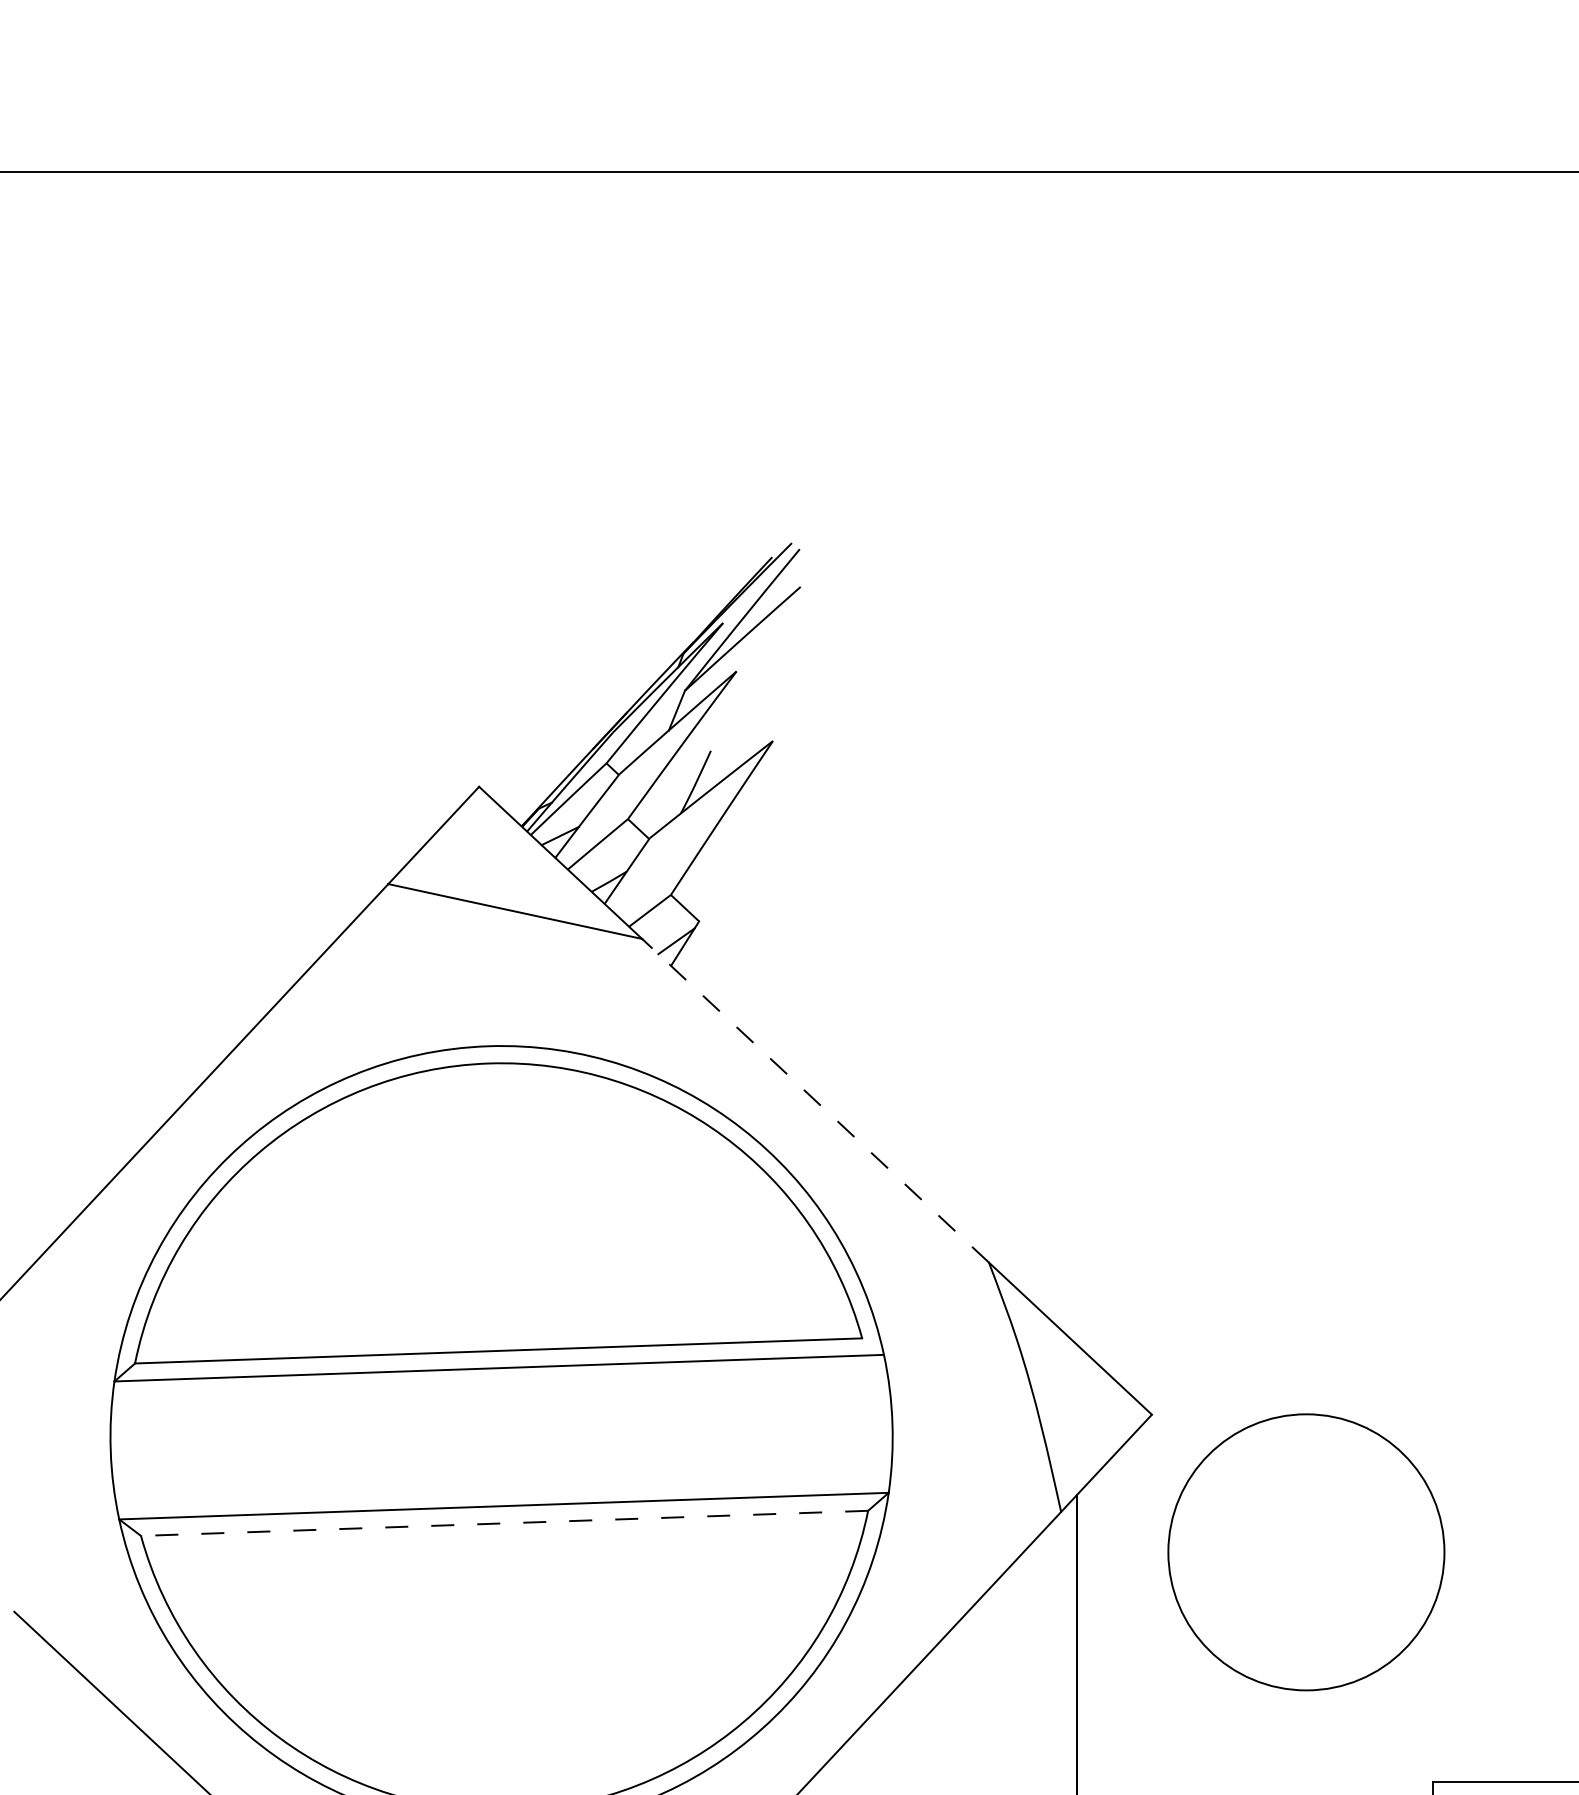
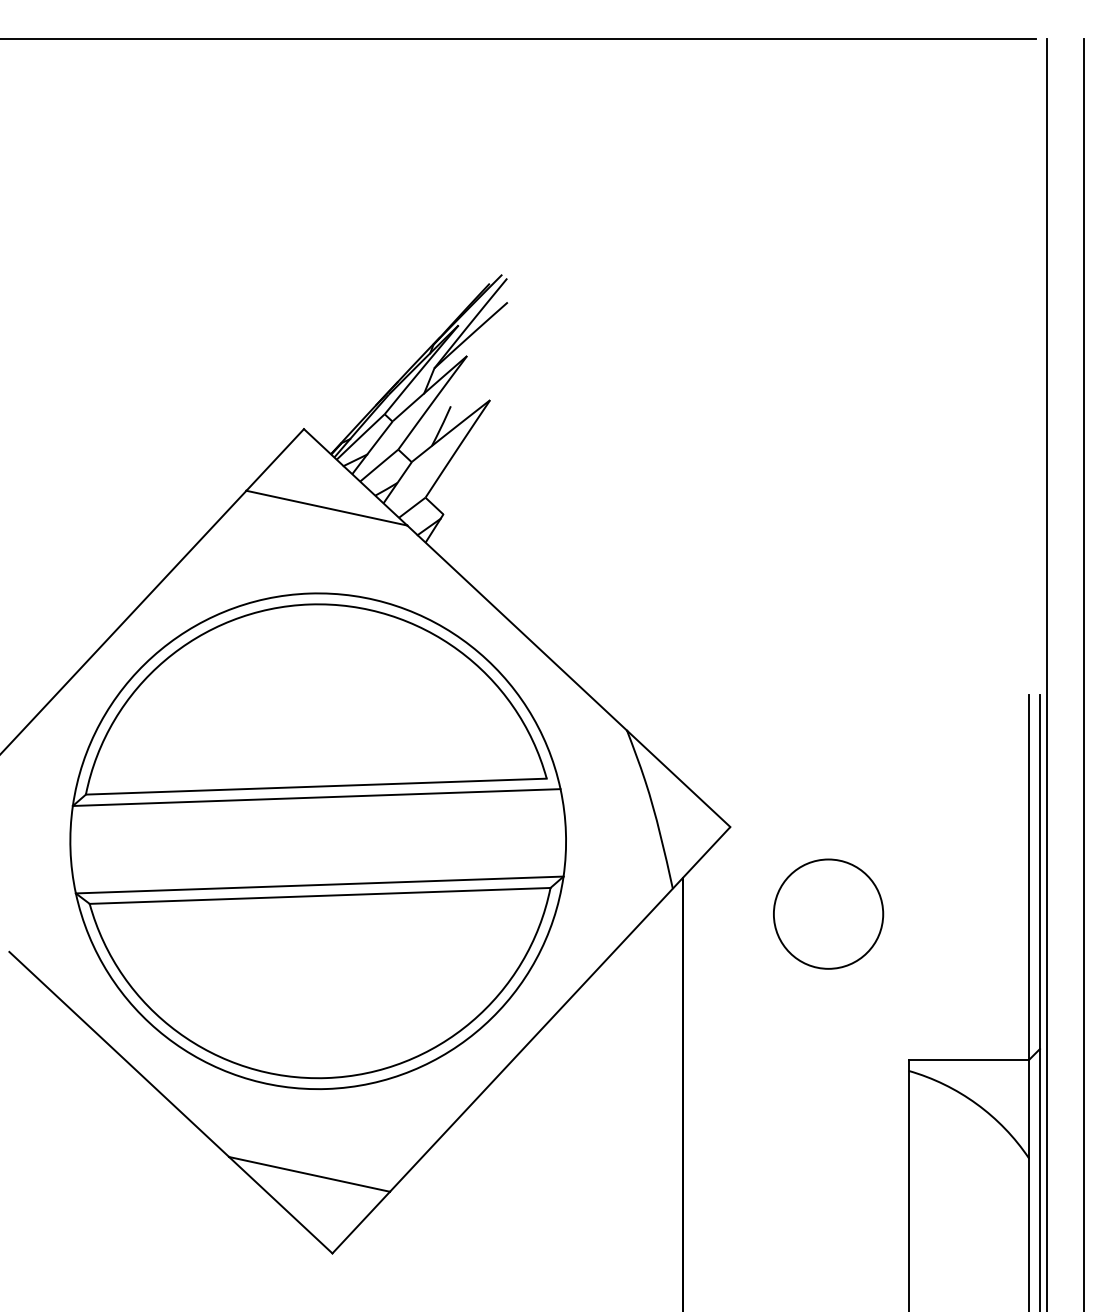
line: (814, 1099) -> (516, 627), dashed -> solid
line: (505, 1522) -> (320, 895), dashed -> solid
circle: (1306, 1551) -> (828, 913), size x0.62

